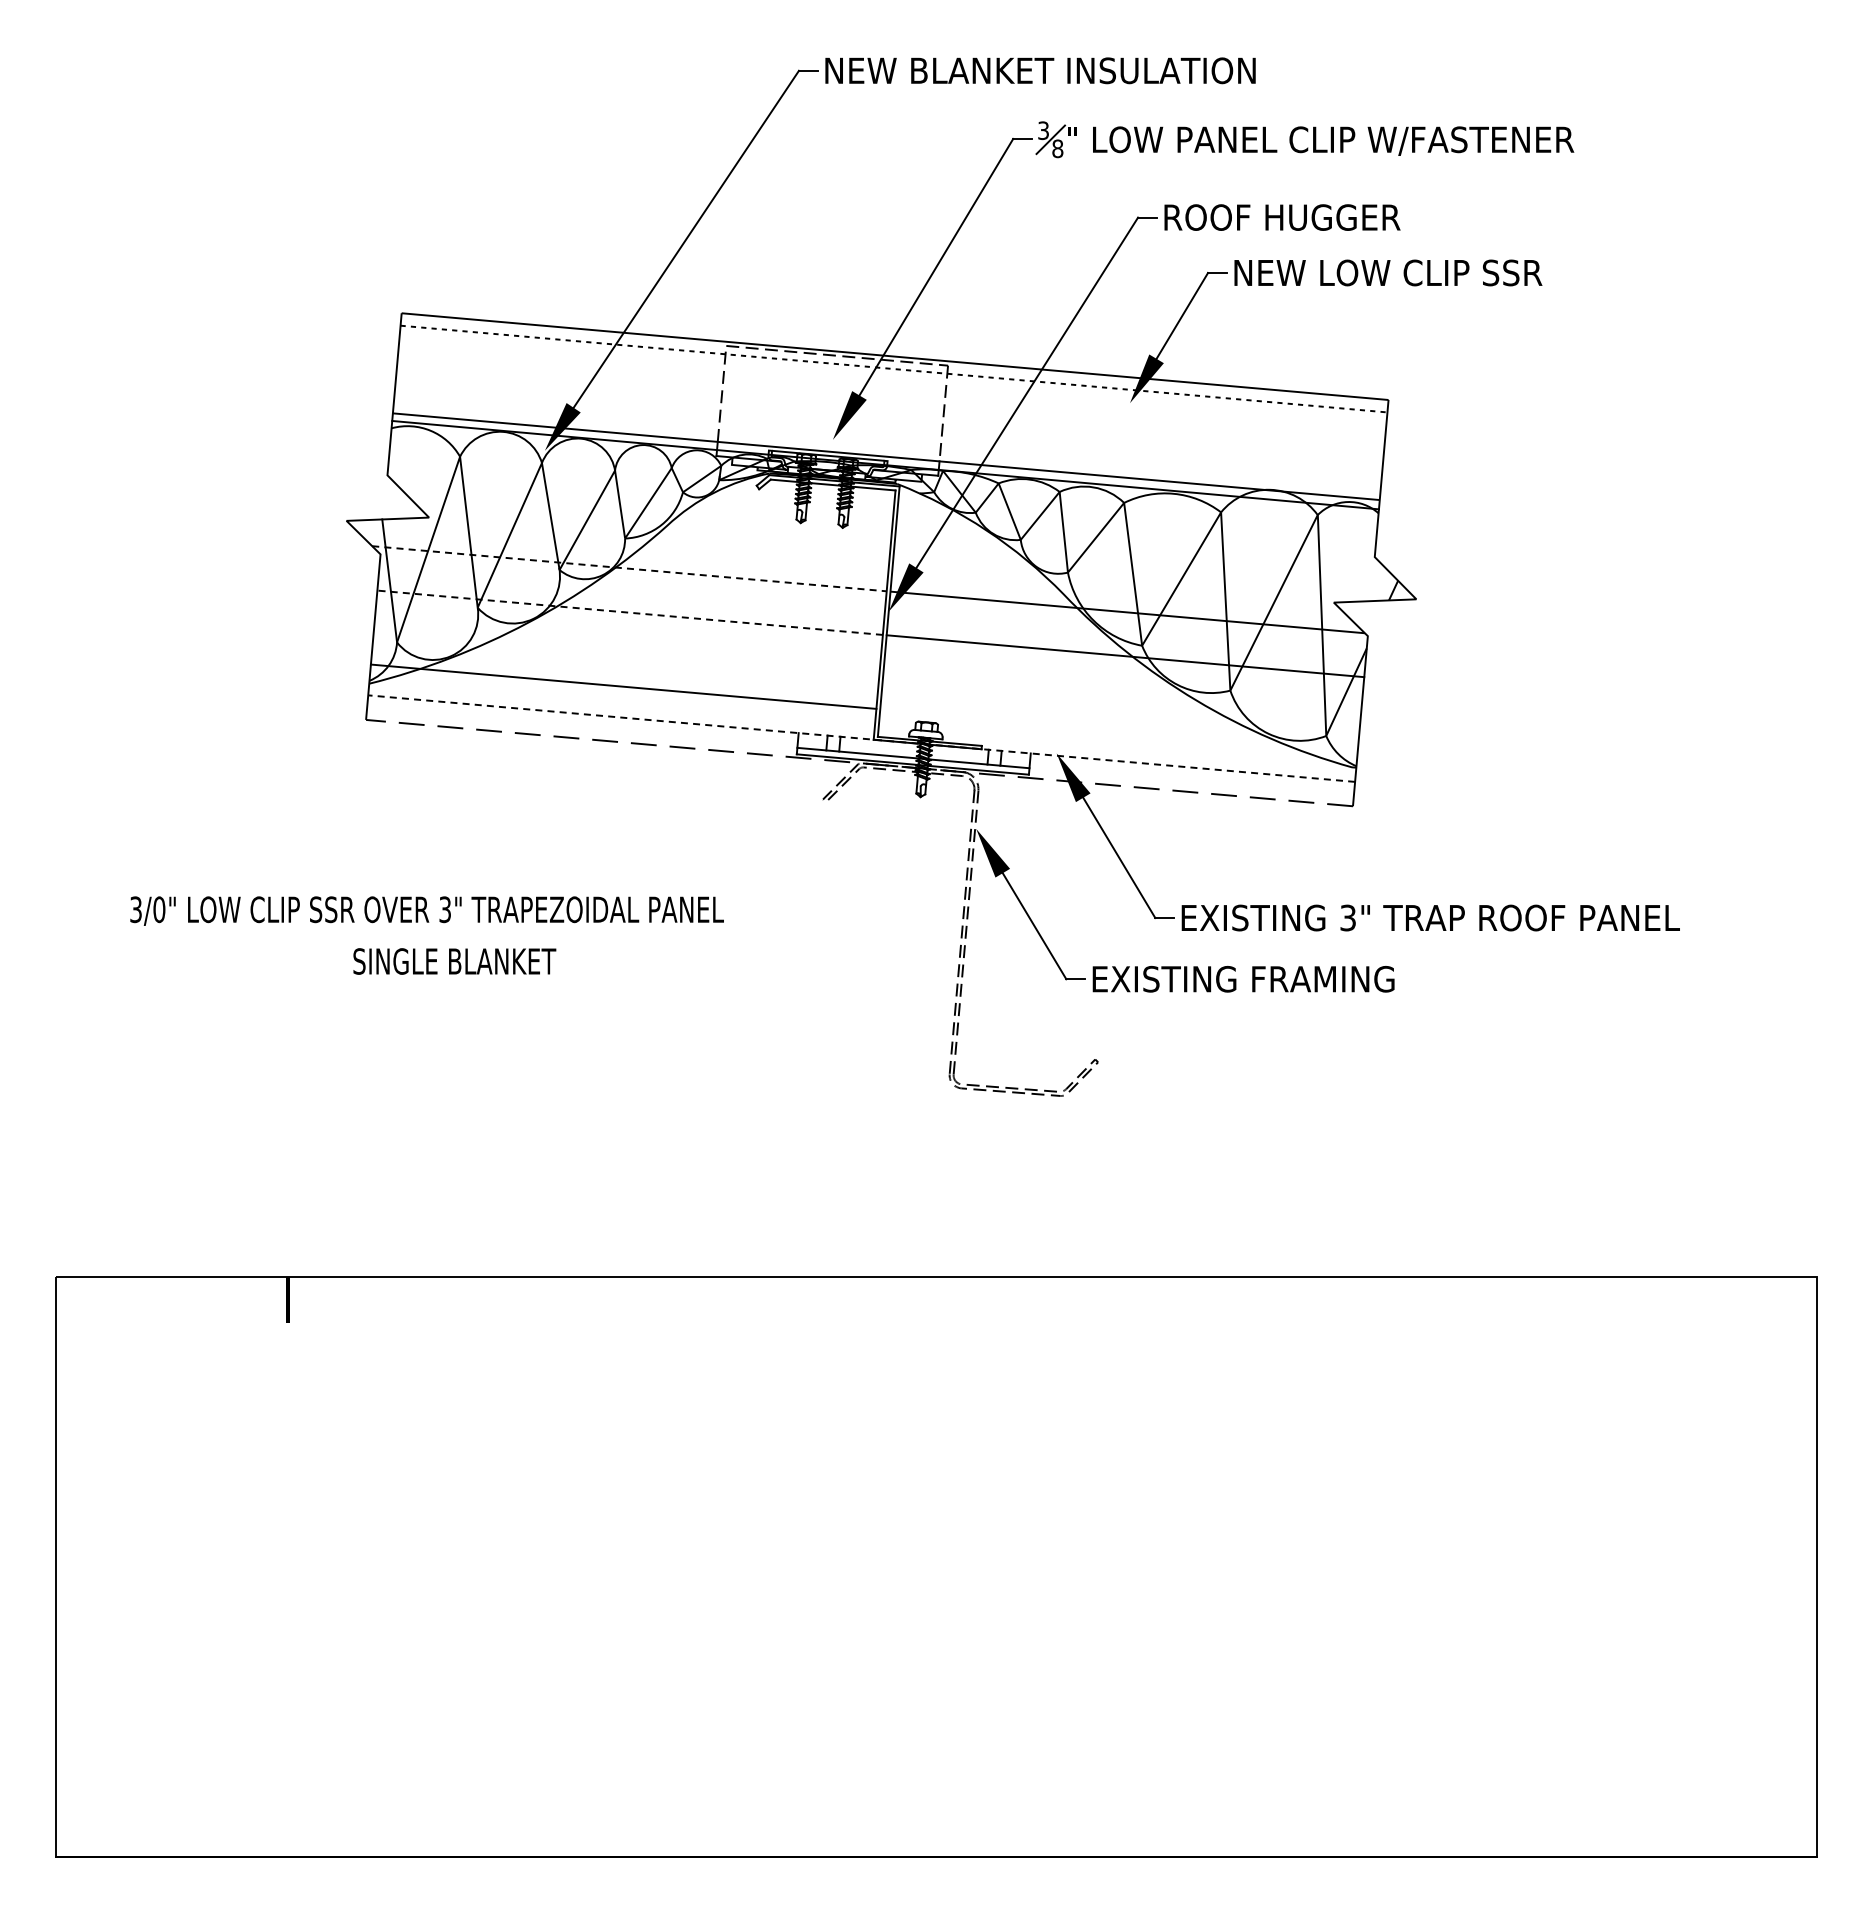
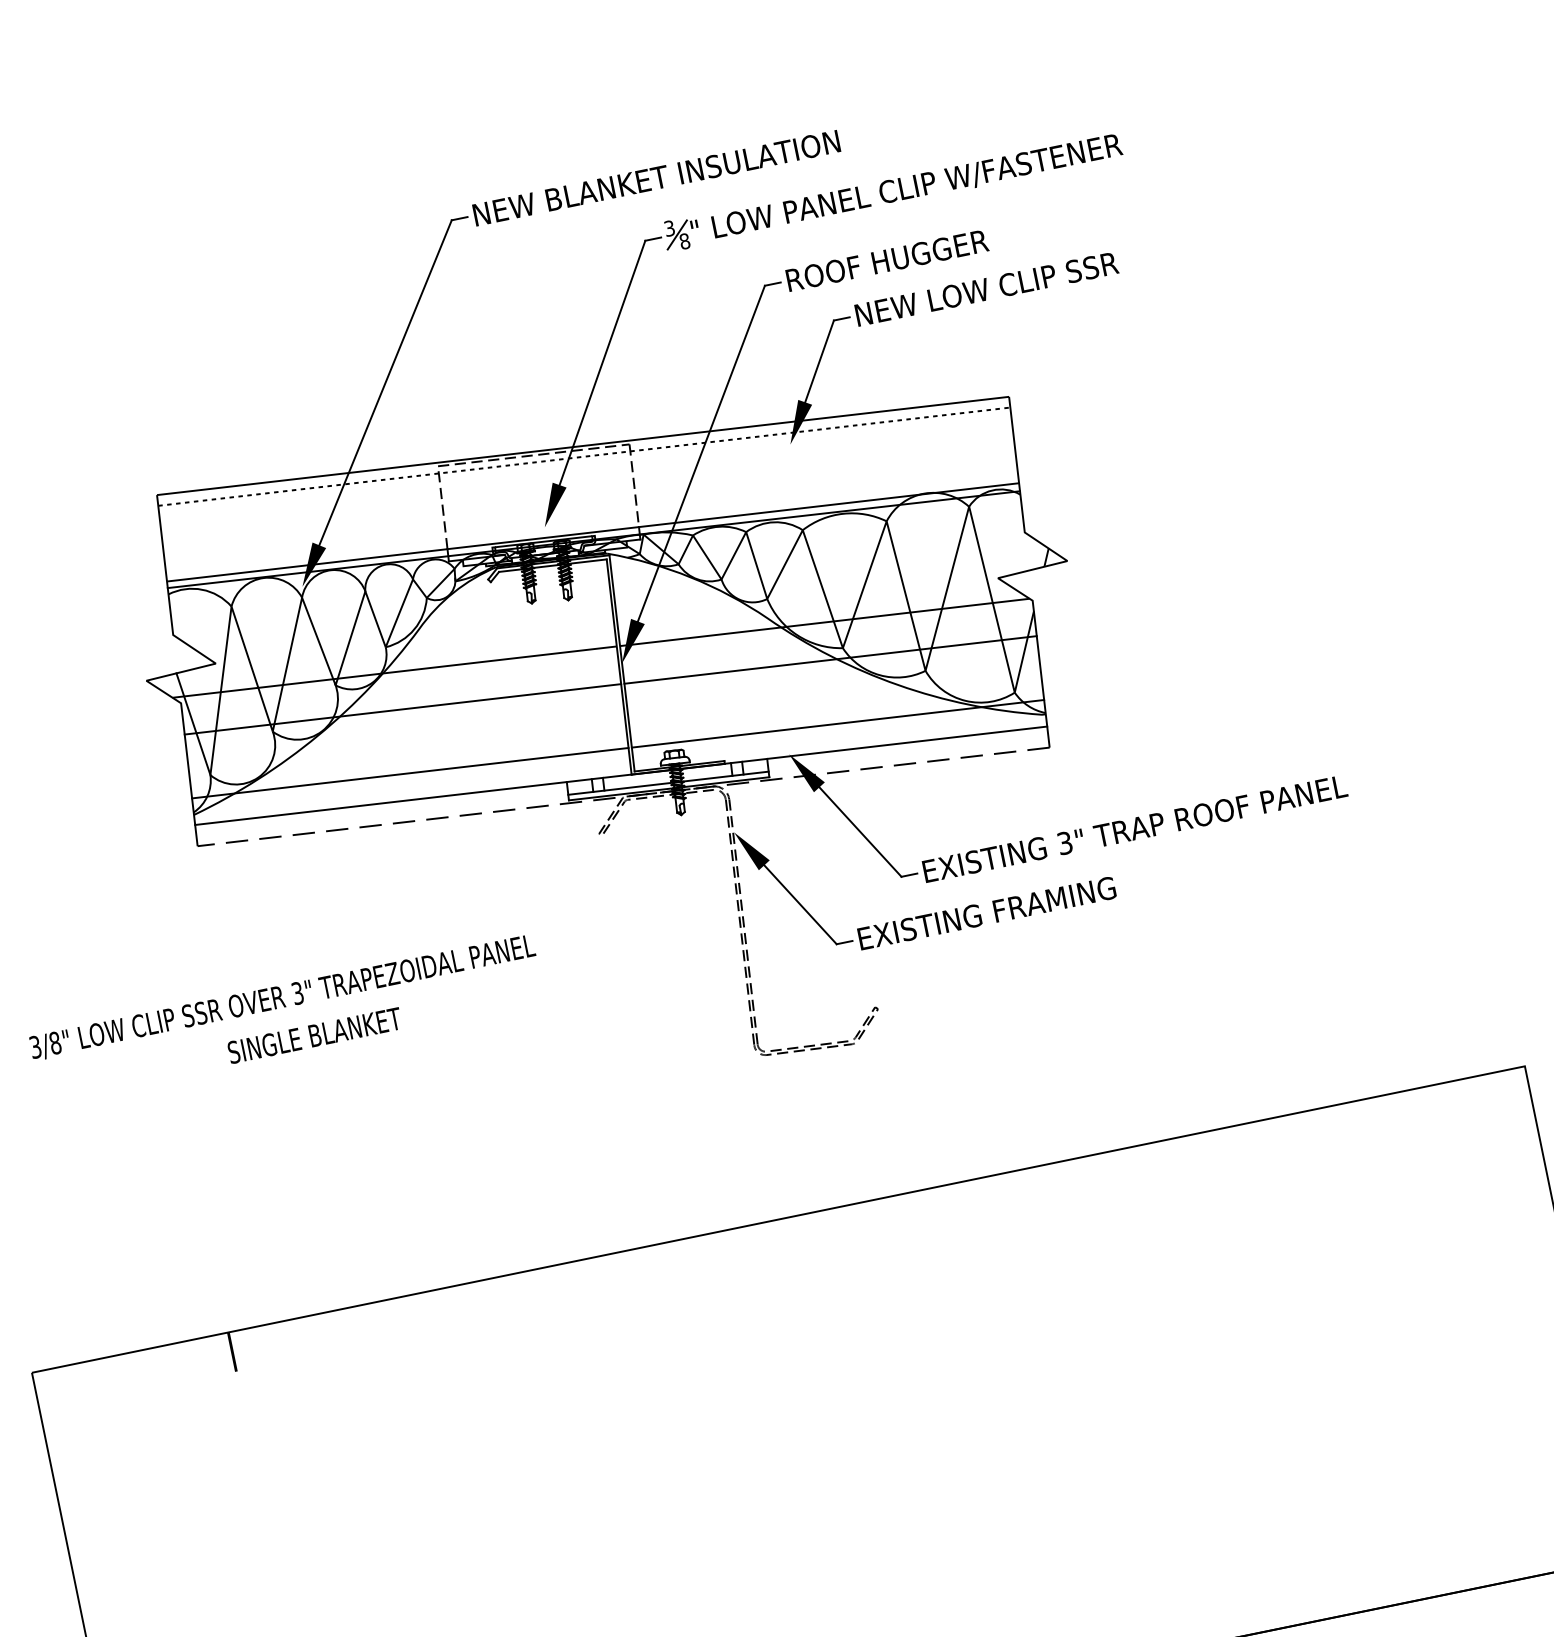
line: (629, 568) -> (394, 671), dashed -> solid
line: (630, 612) -> (403, 709), dashed -> solid
line: (1118, 730) -> (837, 724), added
line: (861, 738) -> (621, 775), dashed -> solid
text: (159, 909) -> (55, 1042), 3/0" -> 3/8"

